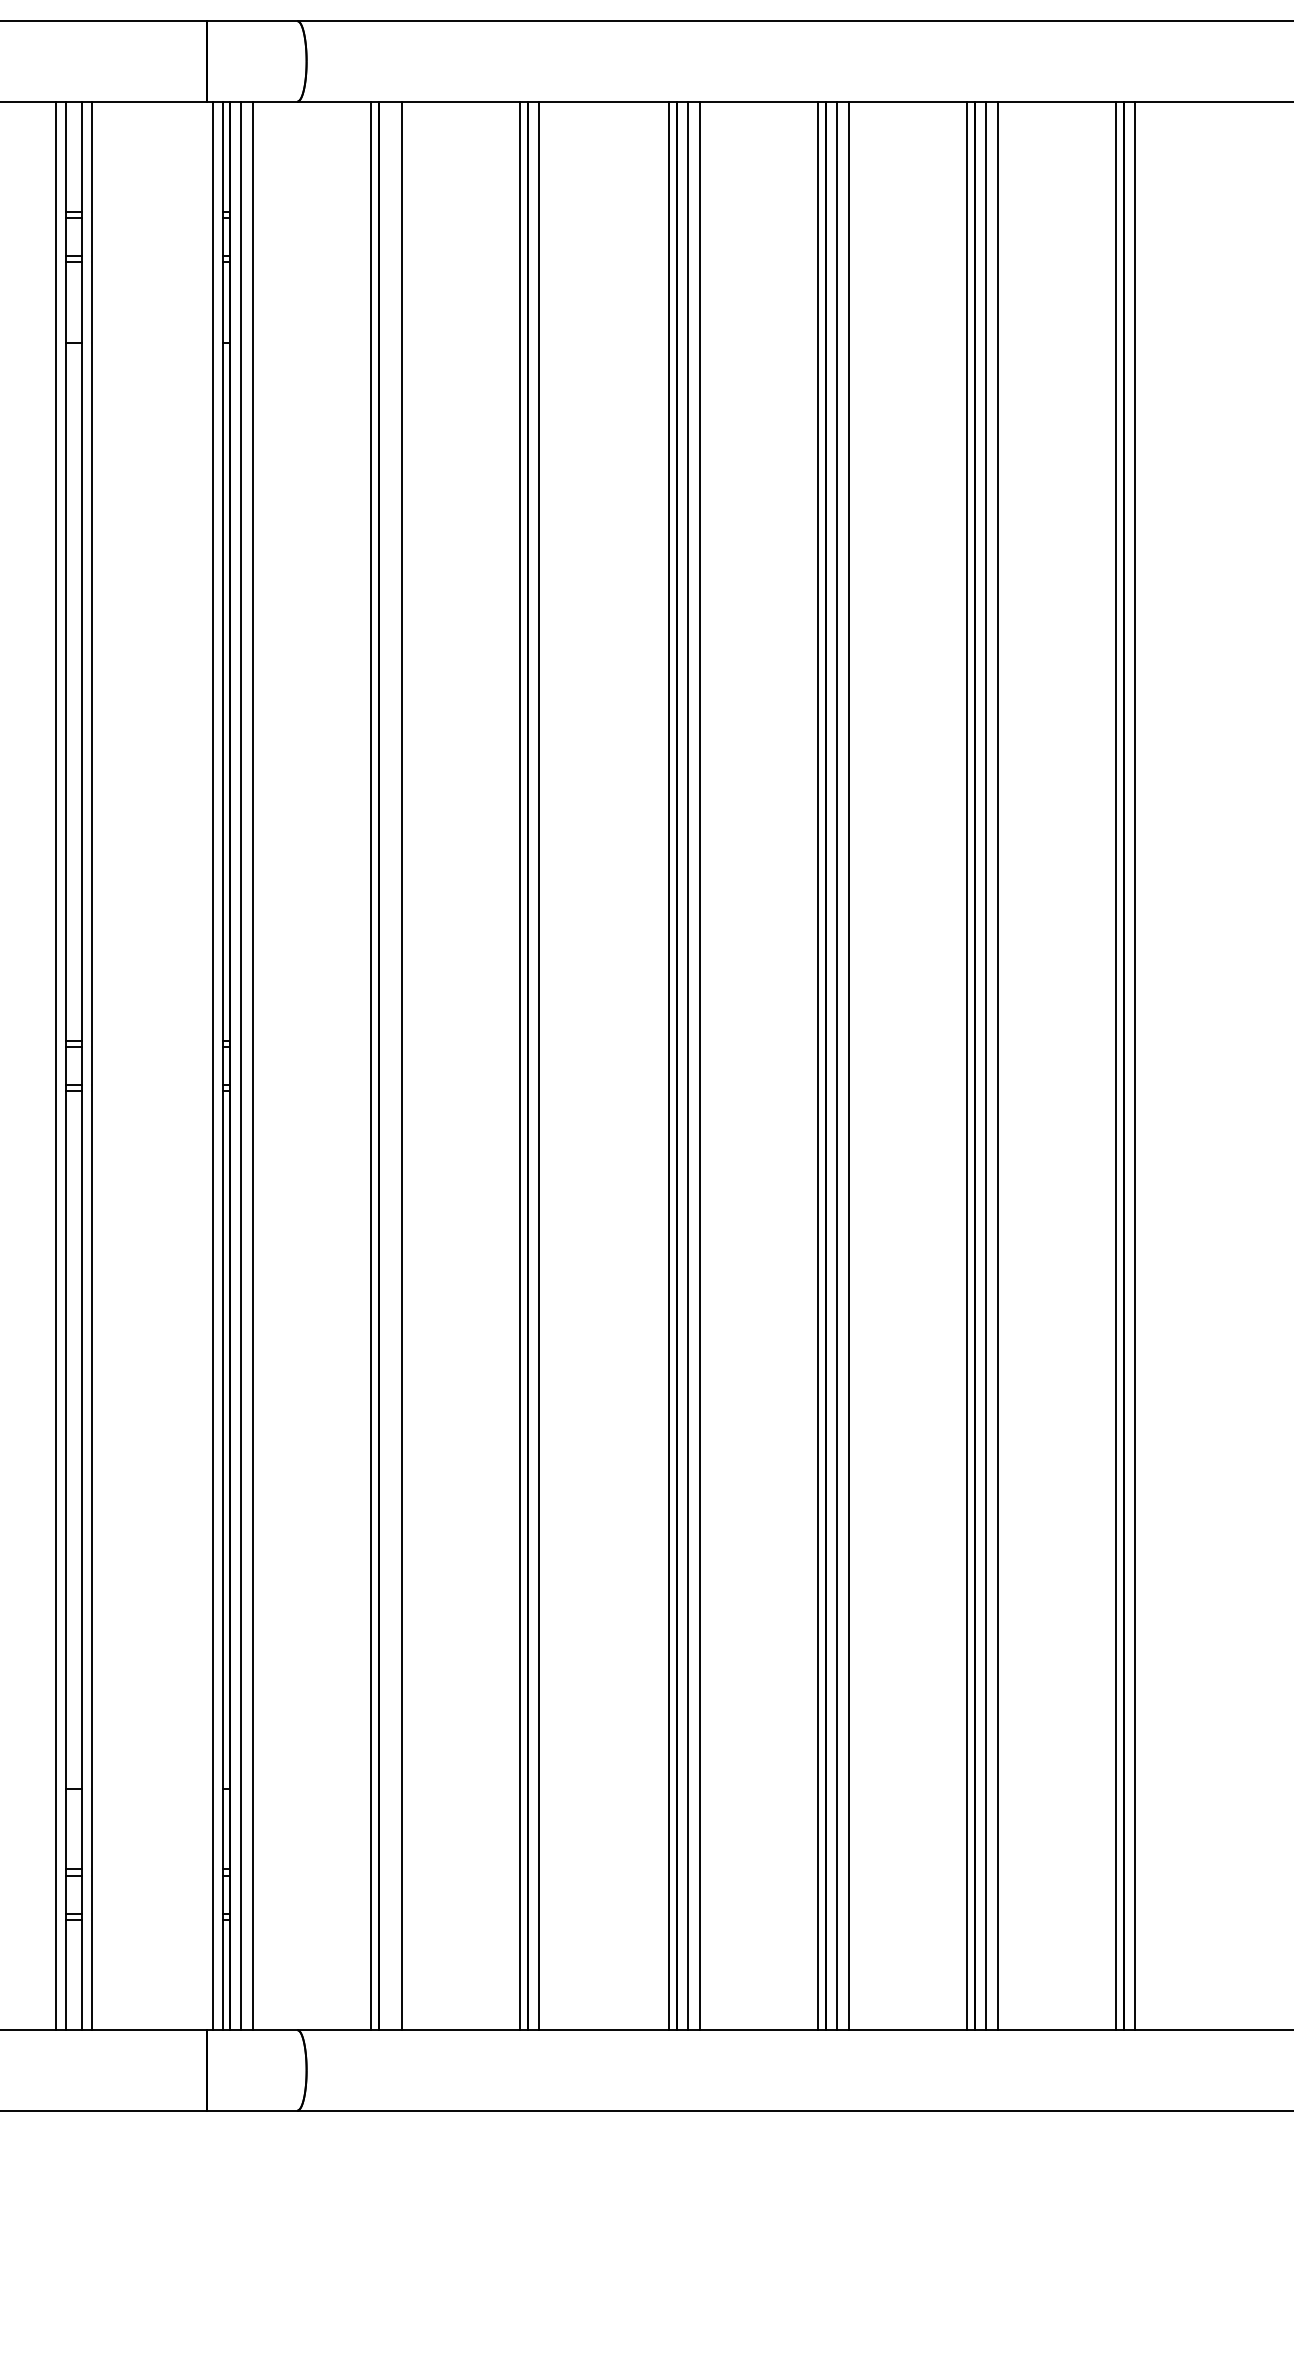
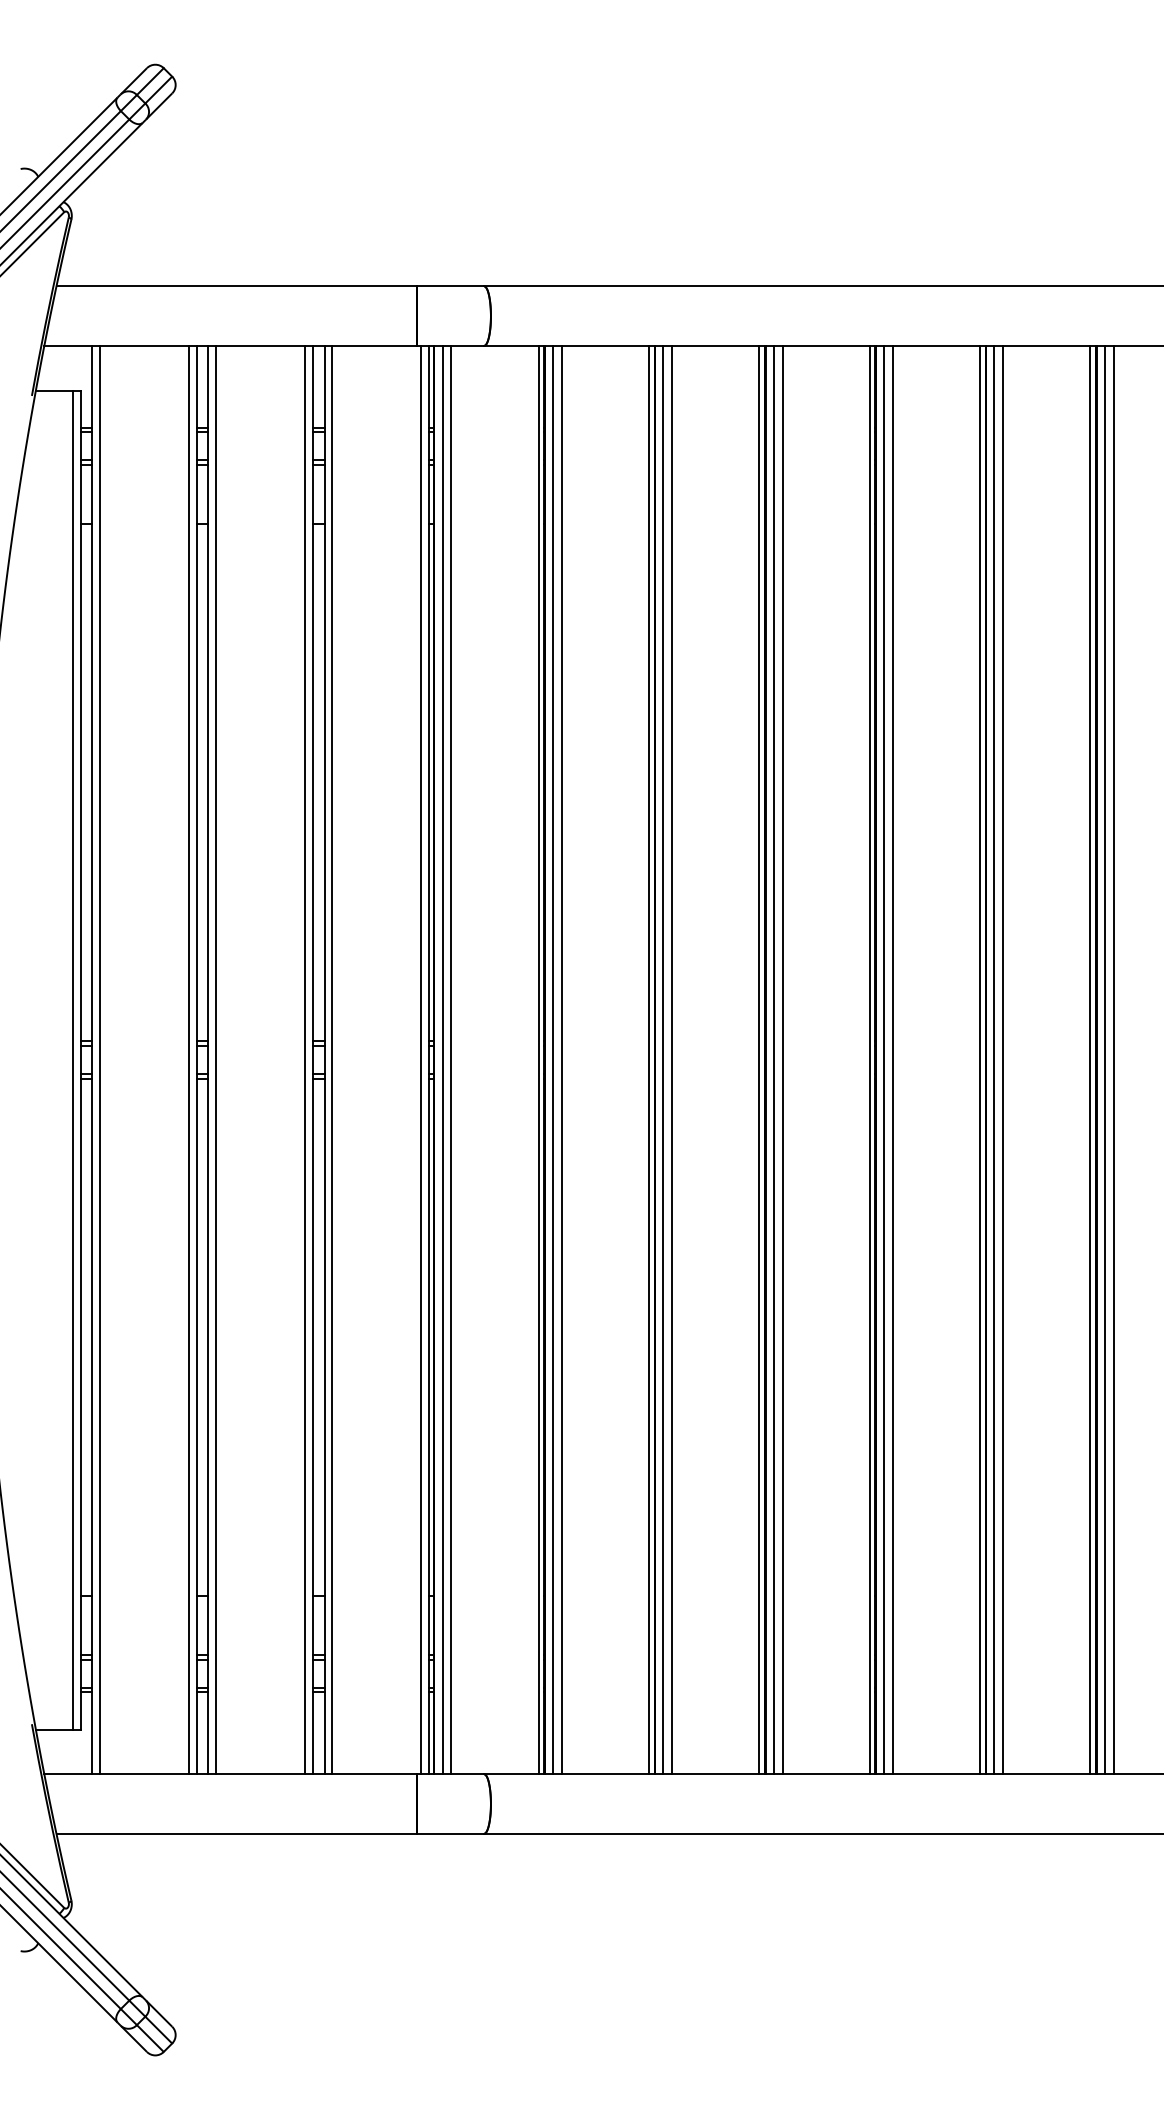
line: (389, 1065) -> (552, 1059), added
line: (551, 1065) -> (672, 1059), added
line: (1147, 1065) -> (1113, 1059), added

